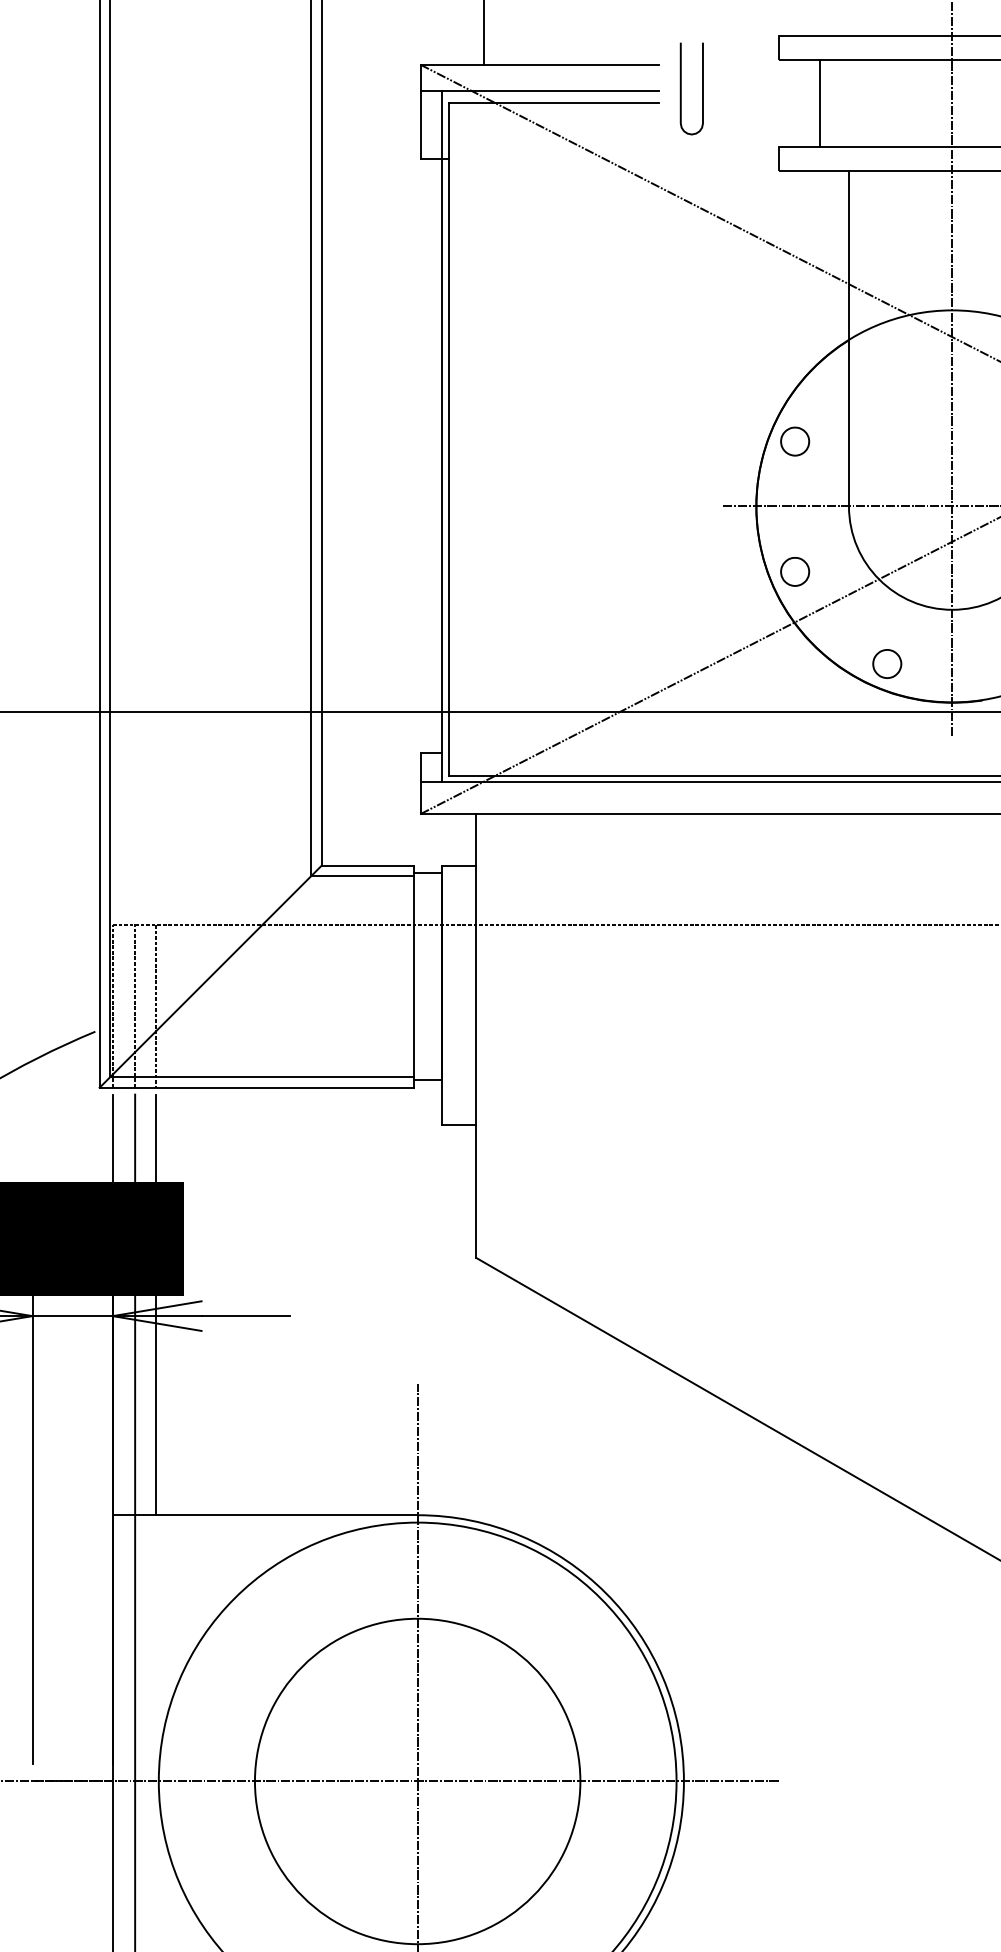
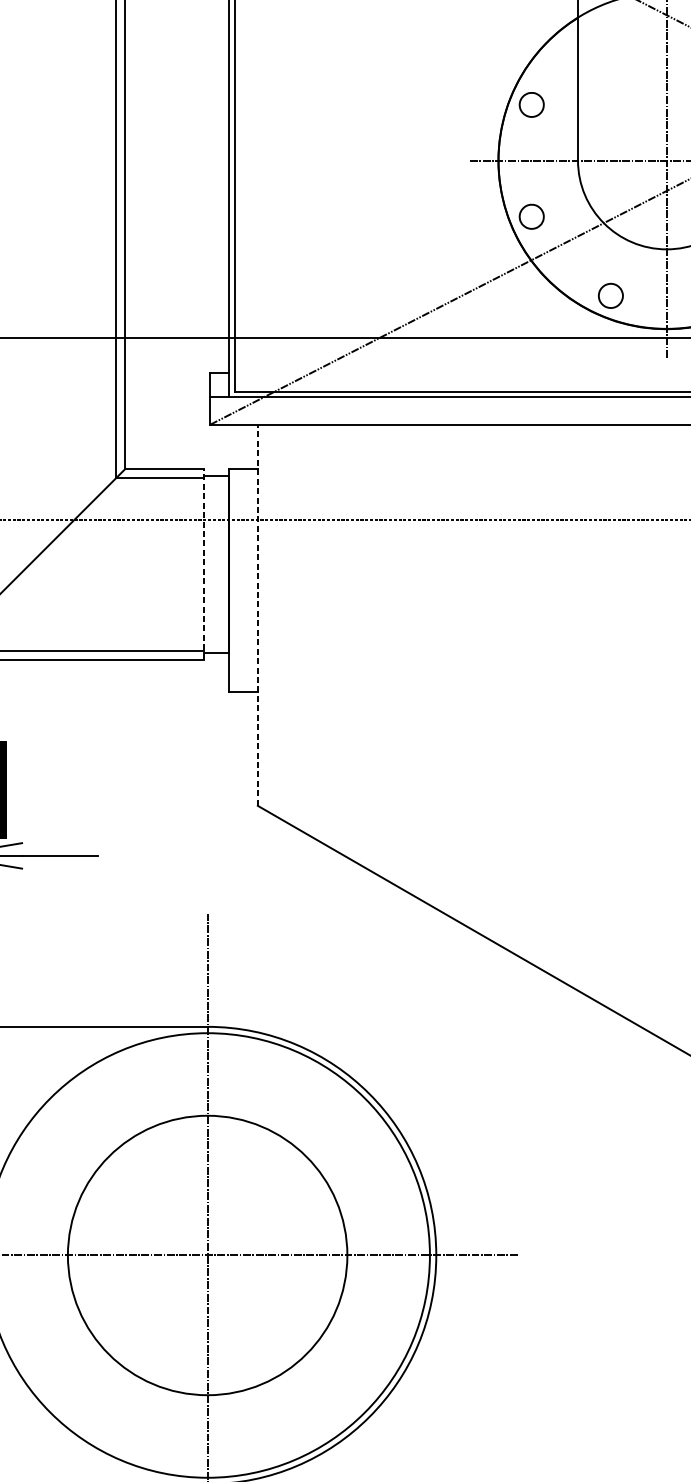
line: (413, 976) -> (204, 564), solid -> dashed
line: (476, 1035) -> (258, 614), solid -> dashed

